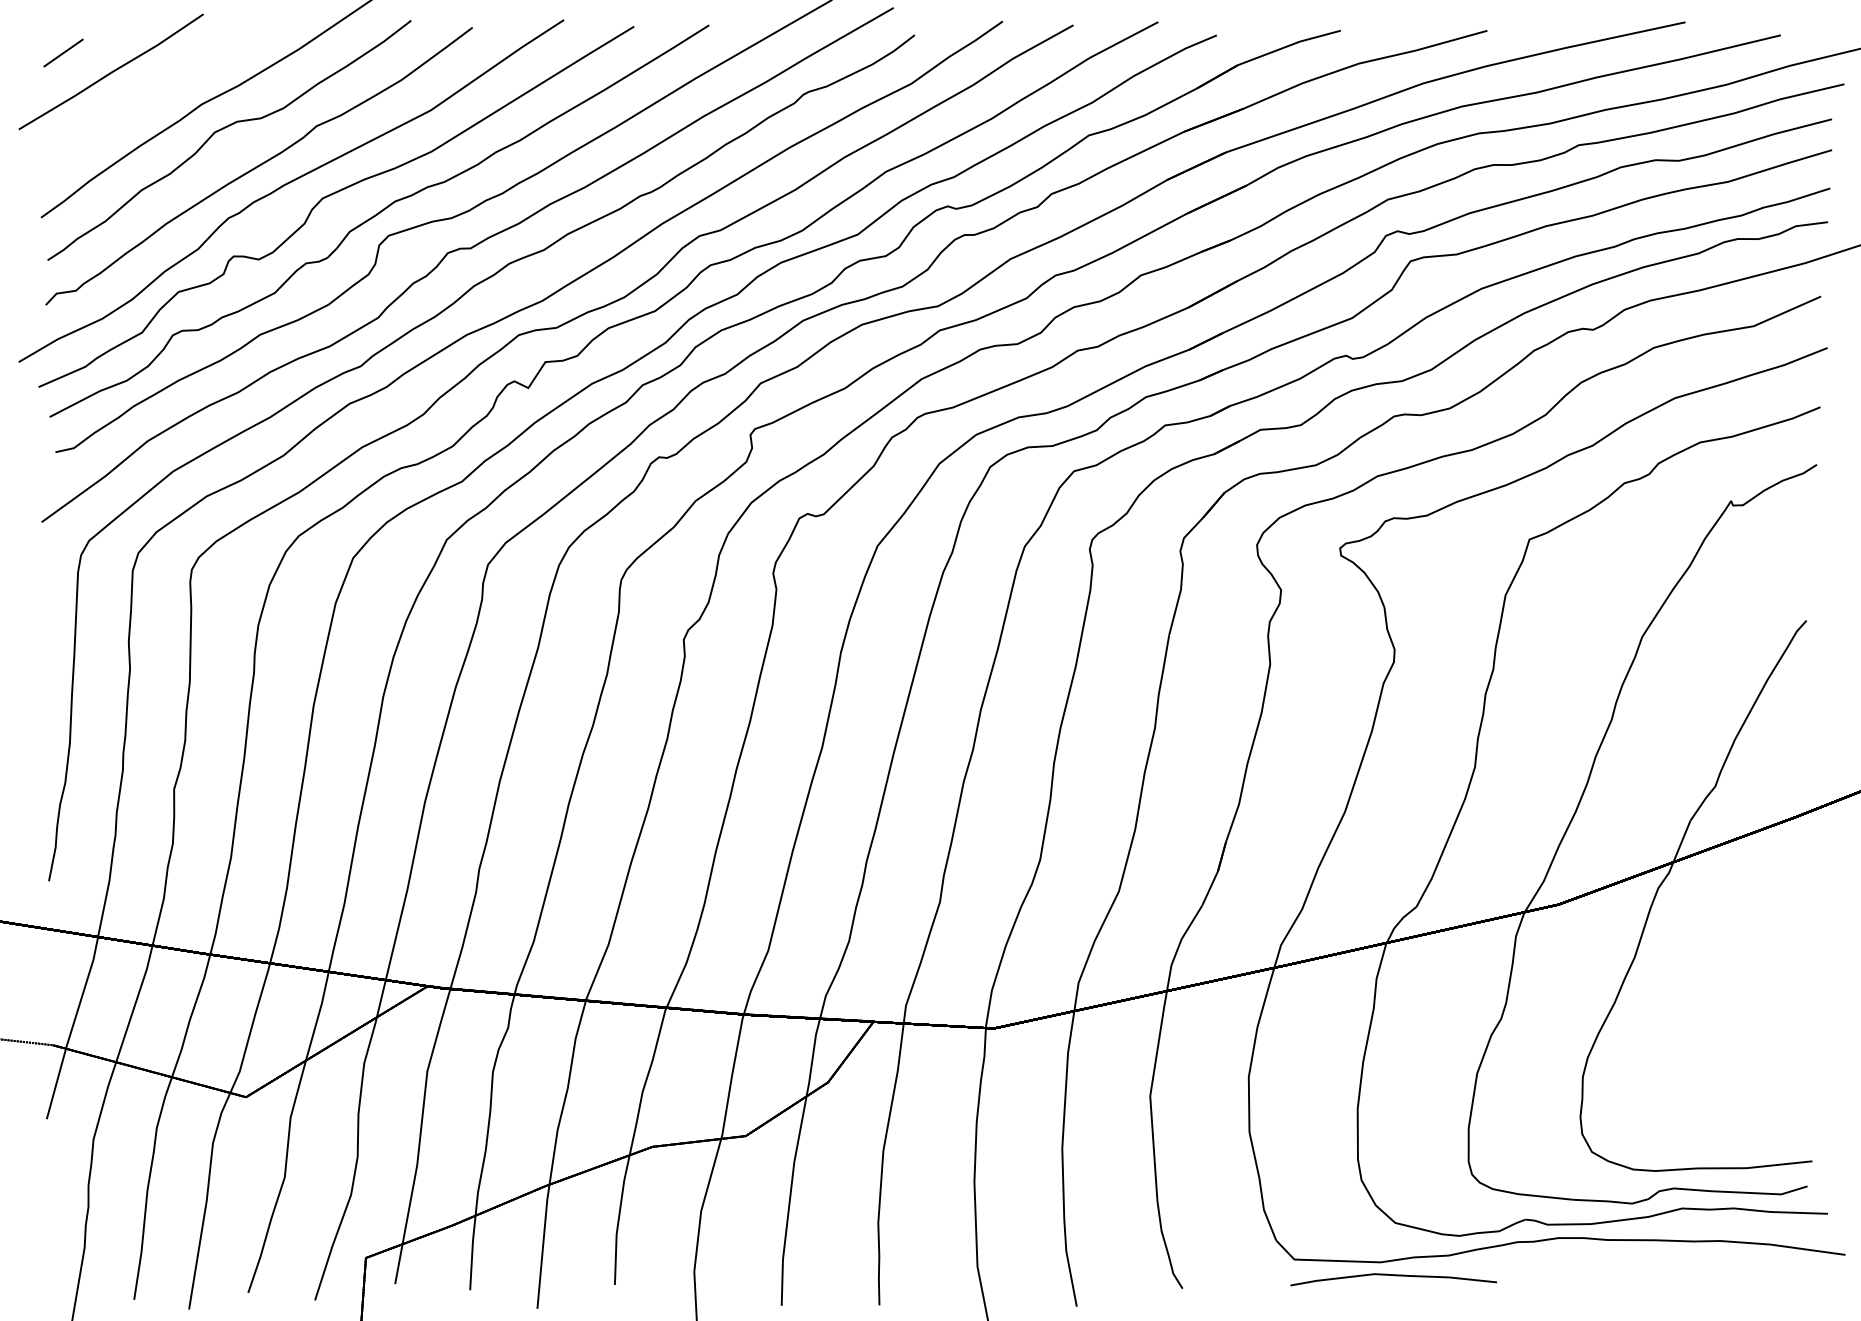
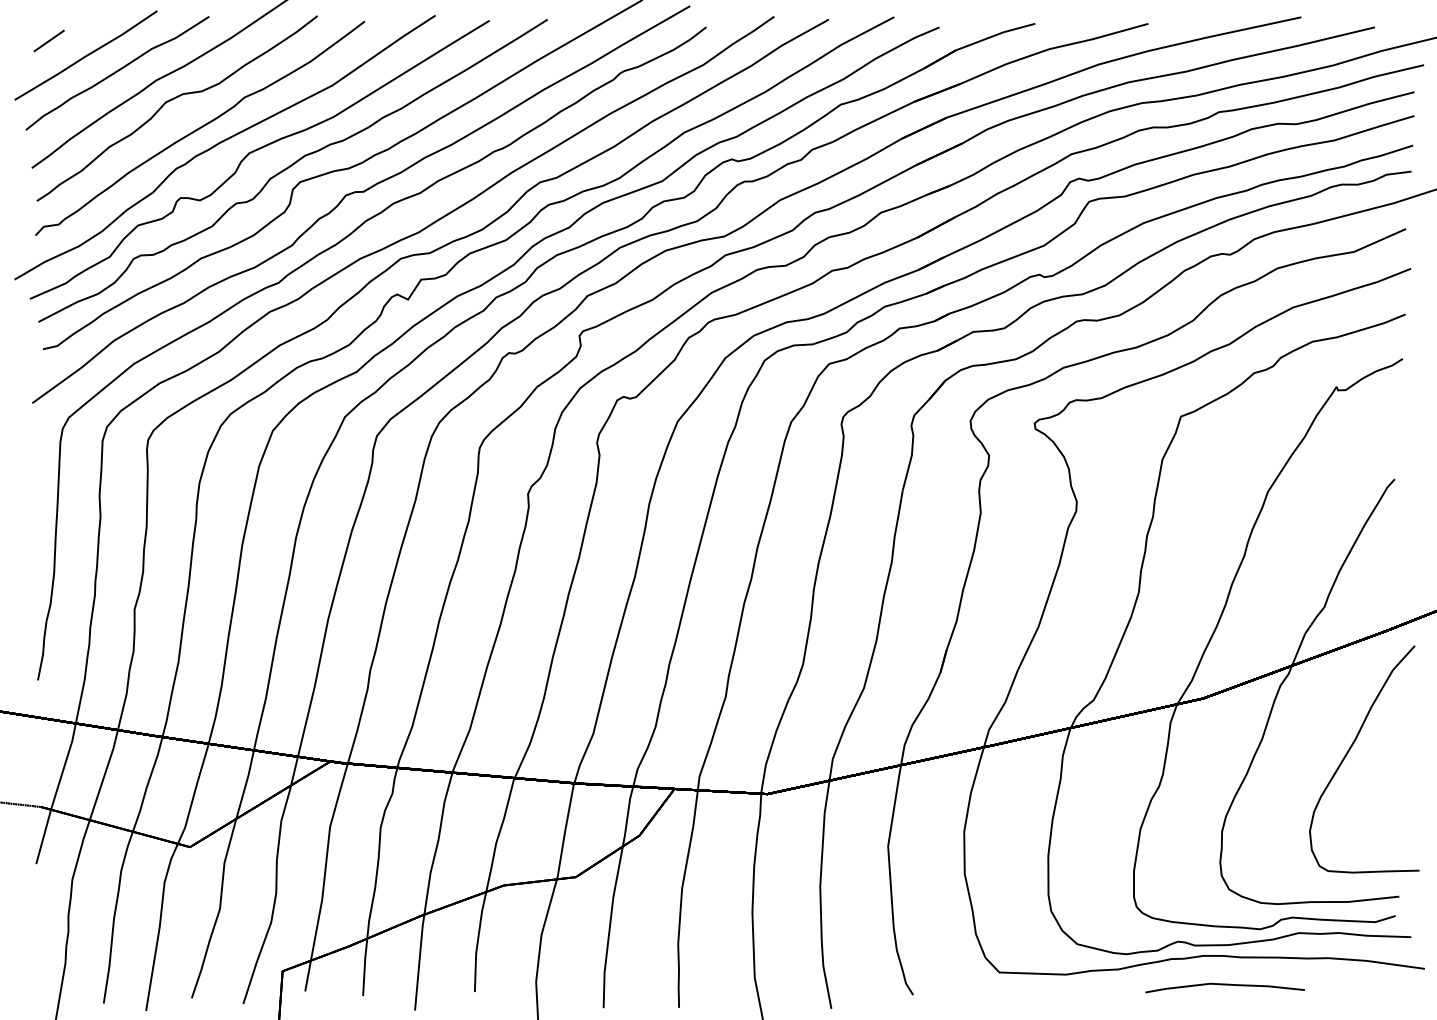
part: (152, 95) -> (117, 73), added
curve: (1747, 973) -> (1349, 751), added
curve: (1392, 1276) -> (1224, 985), moved

